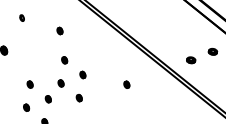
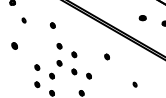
part: (190, 60) -> (142, 18), moved
part: (97, 105) -> (88, 75), added

